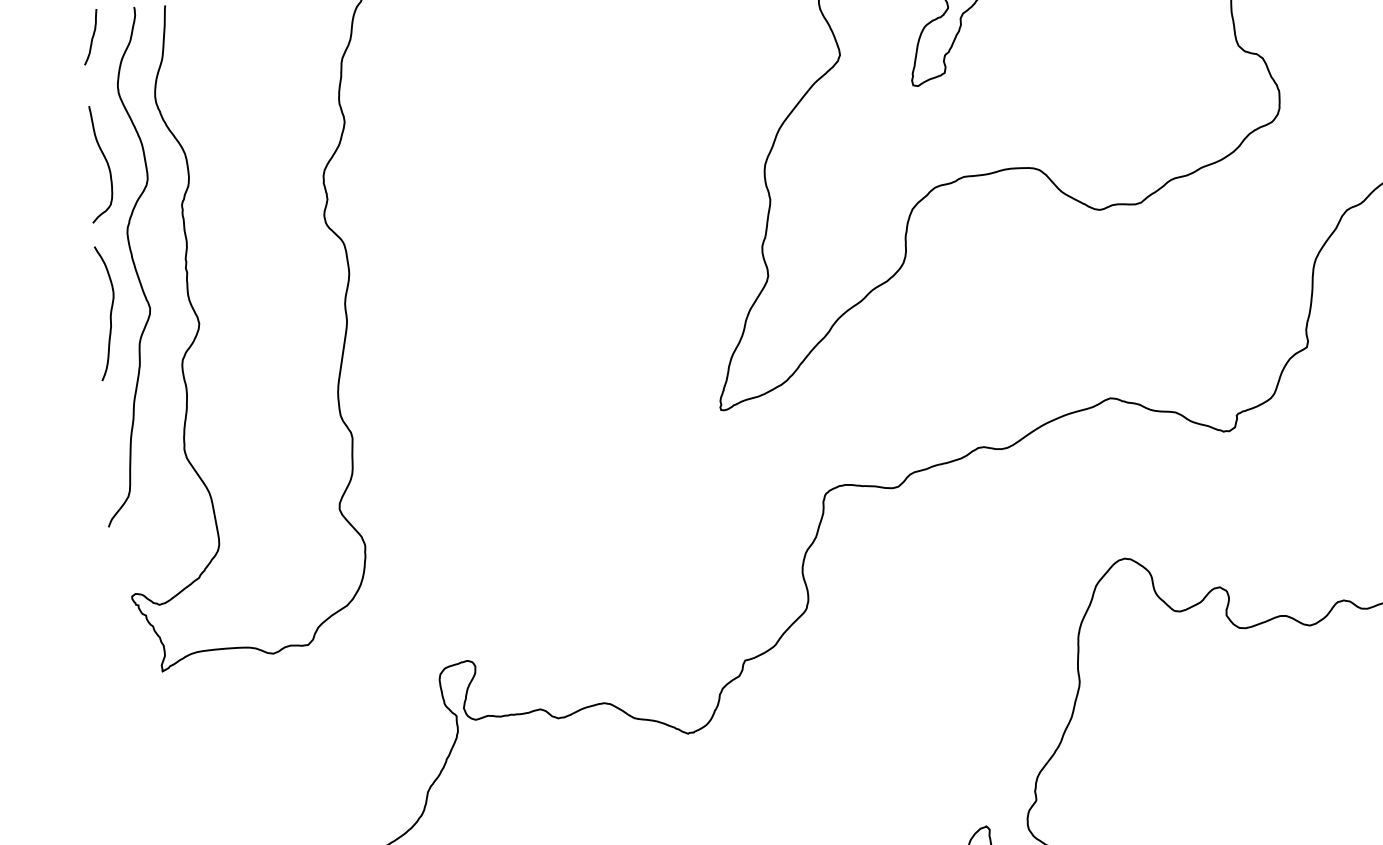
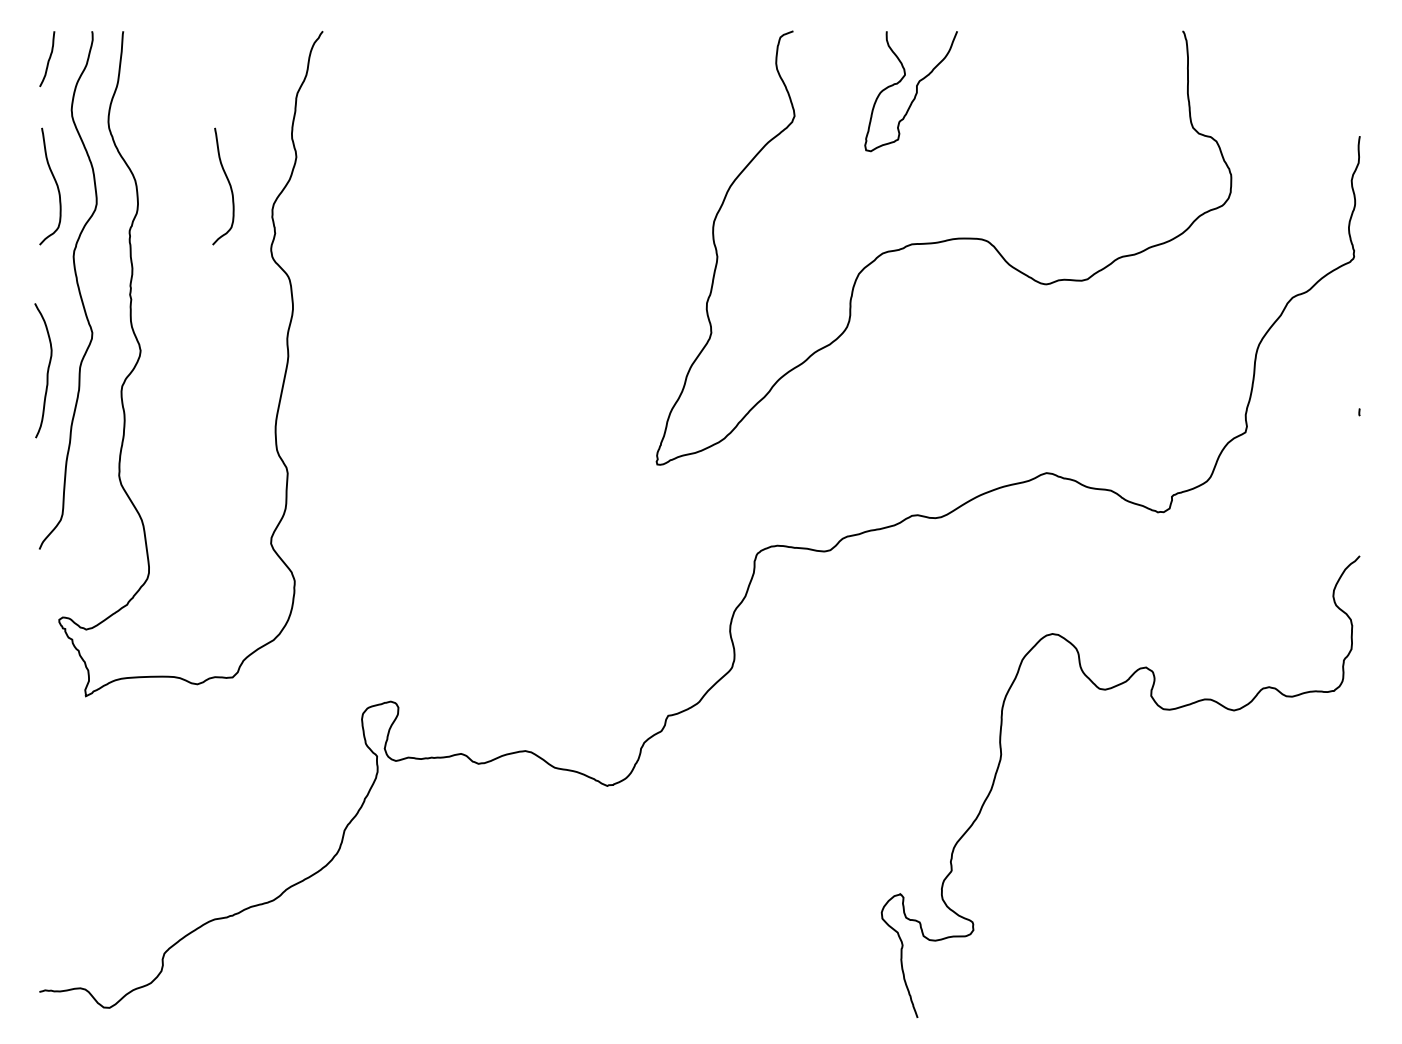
curve: (278, 151) -> (228, 183), added
curve: (110, 312) -> (47, 370), moved

